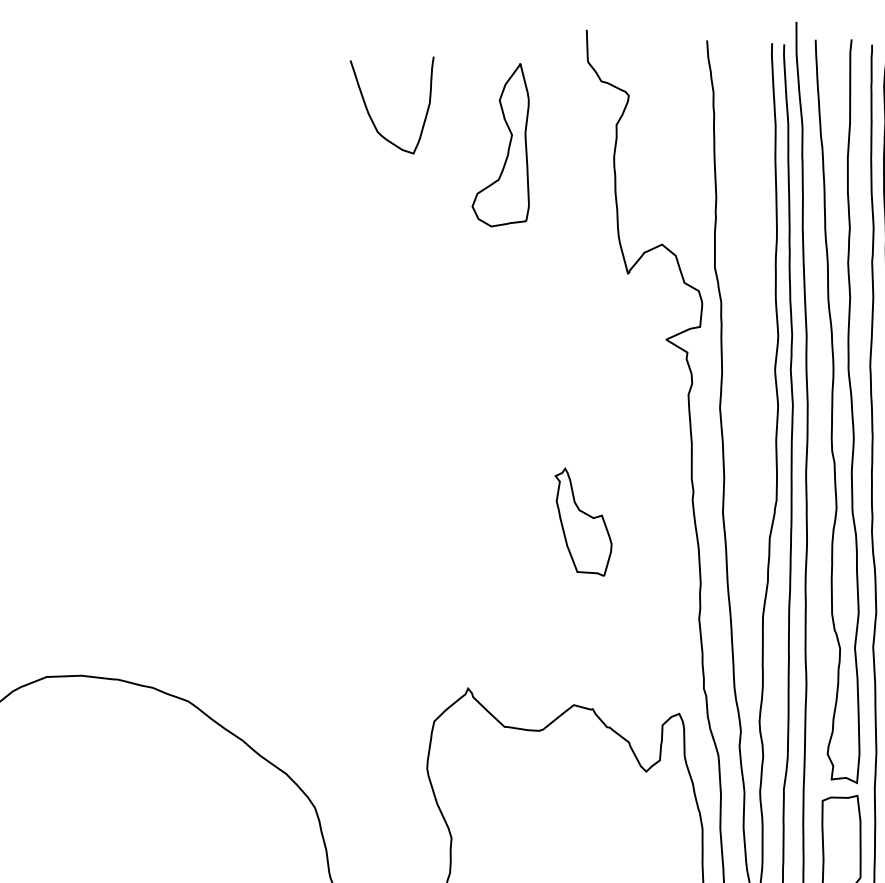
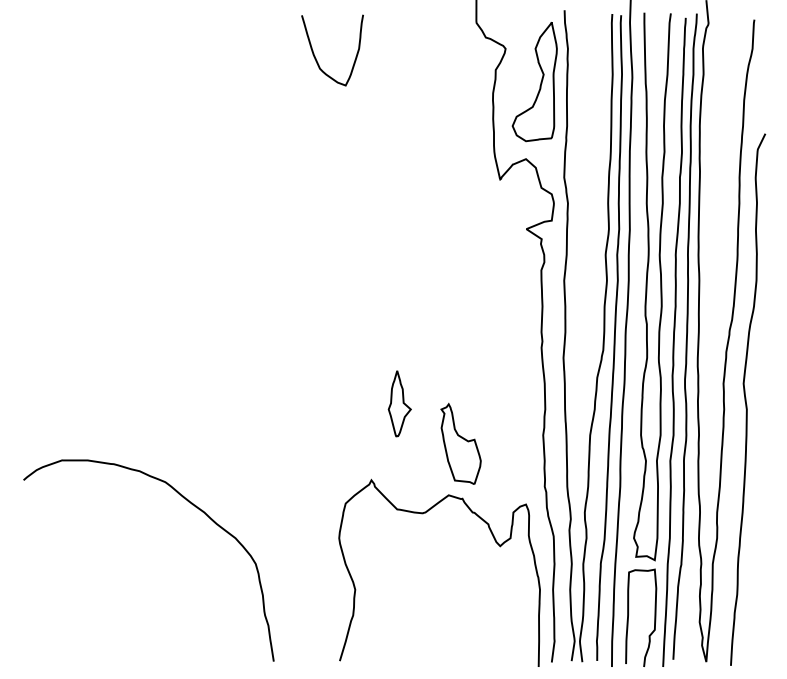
part: (499, 146) -> (534, 82), moved
part: (583, 521) -> (460, 443), moved
part: (502, 582) -> (399, 403), added

